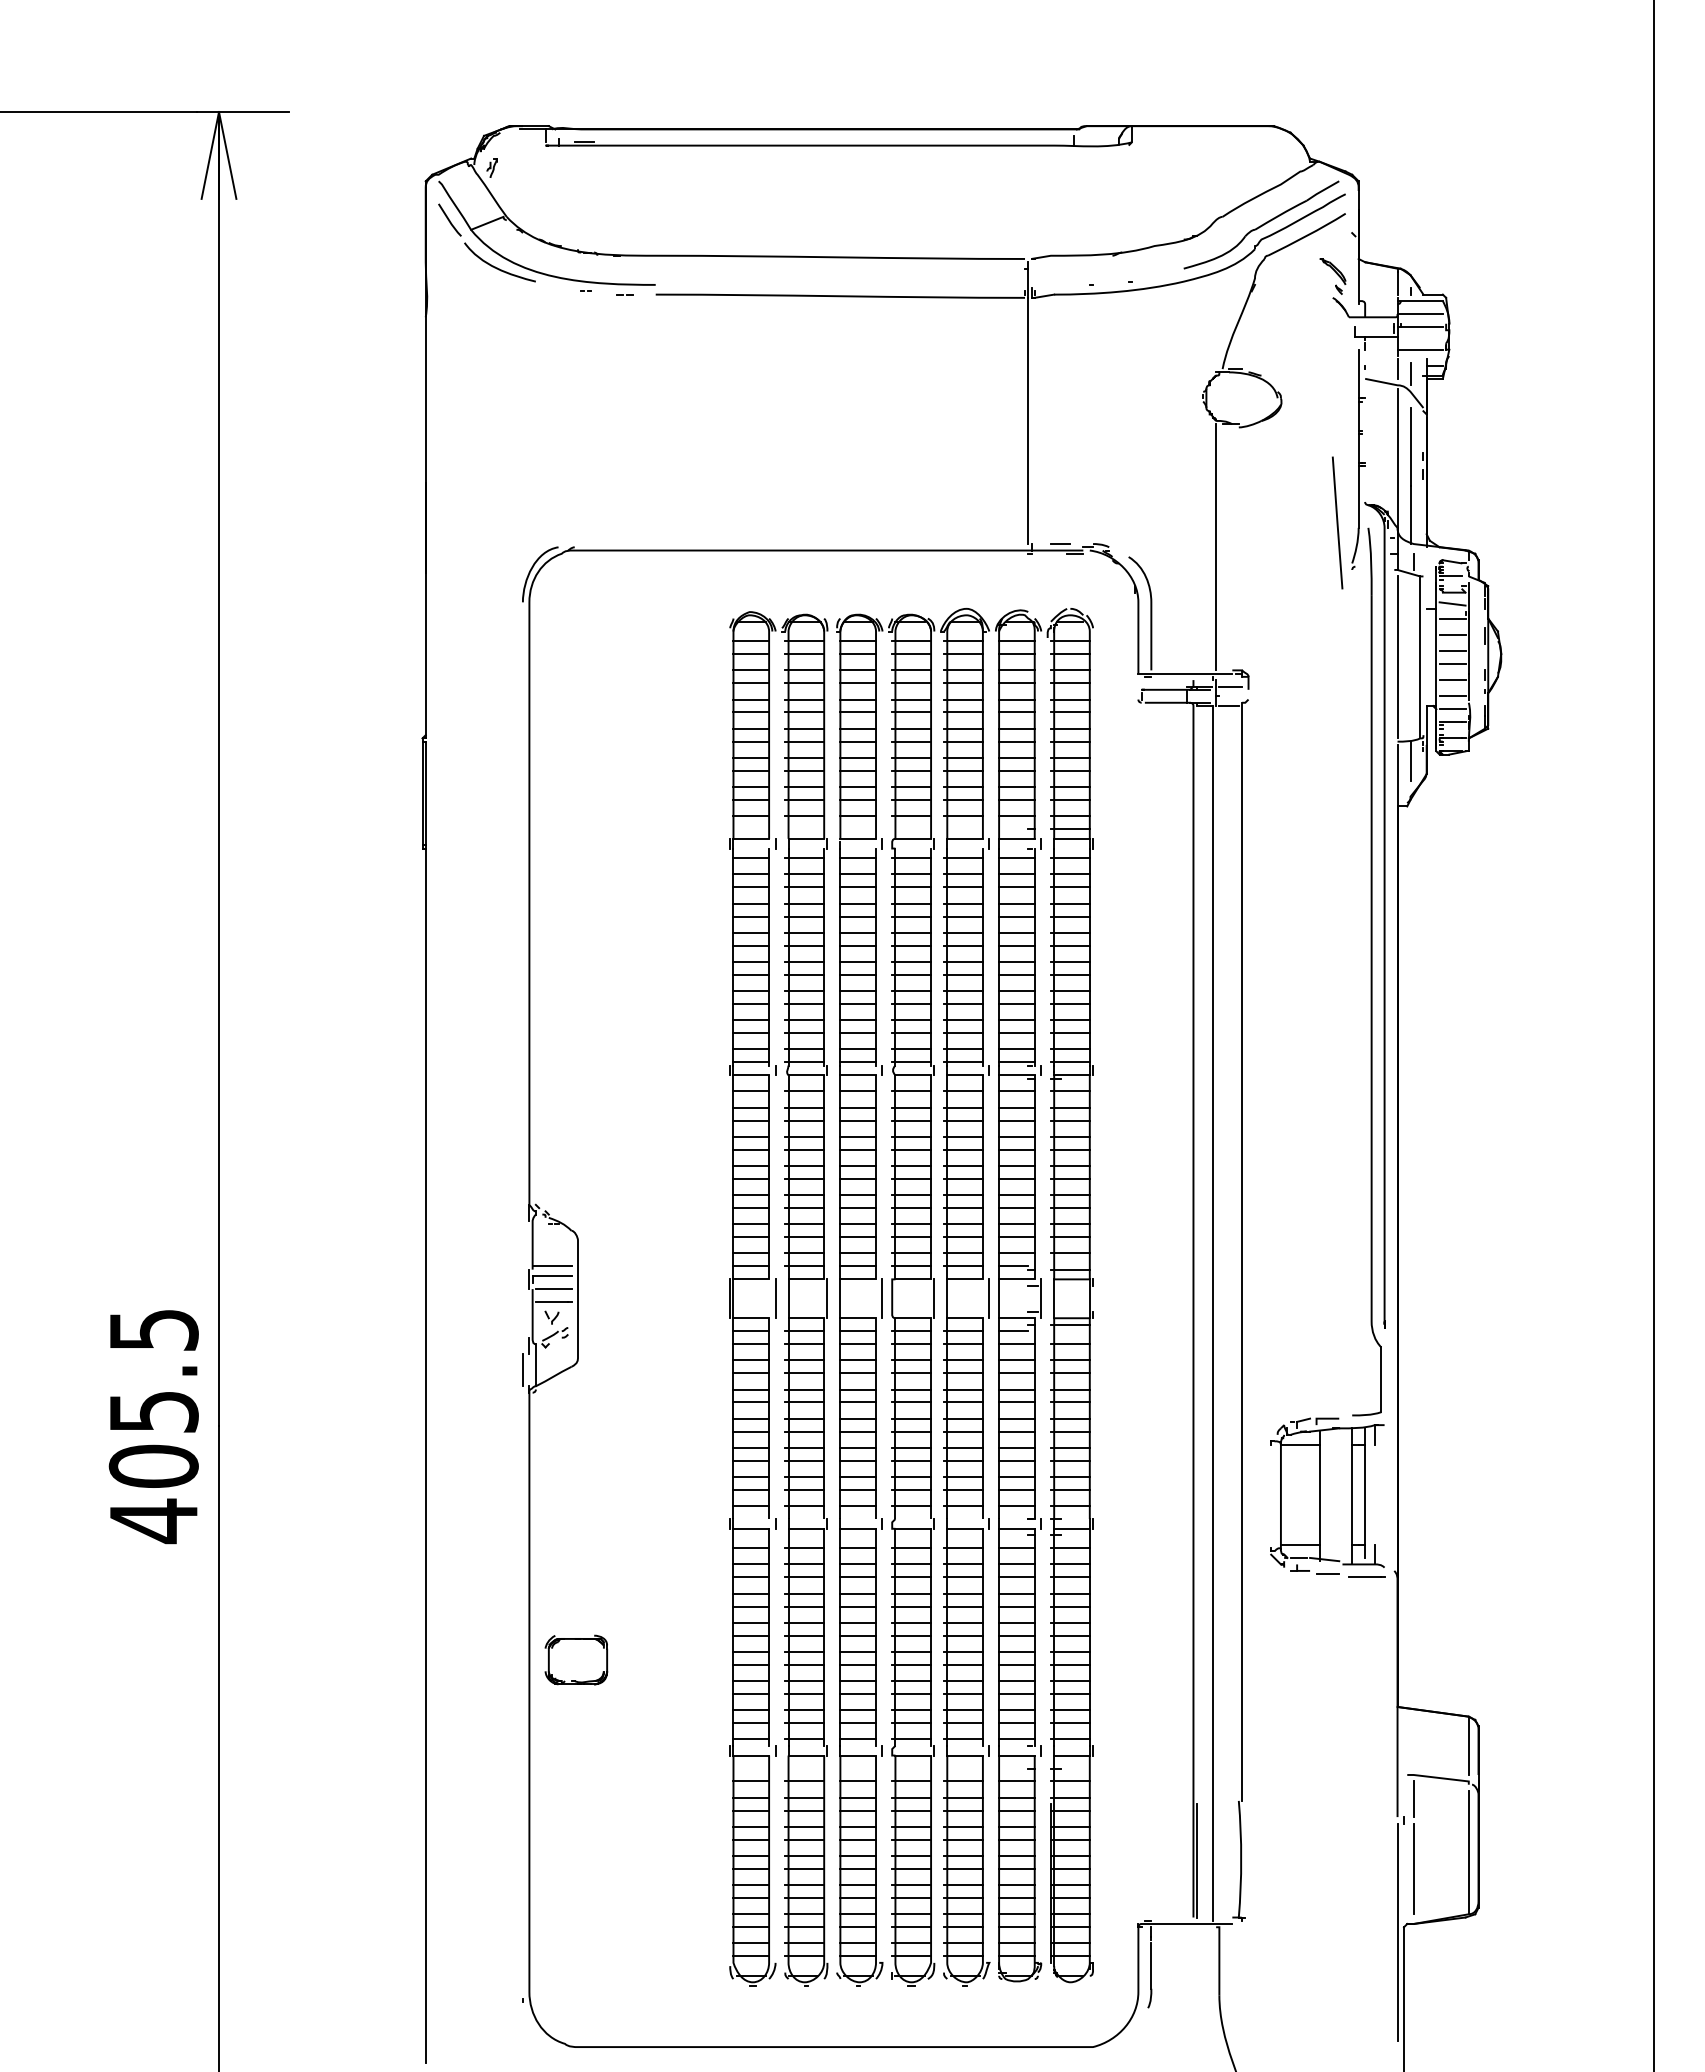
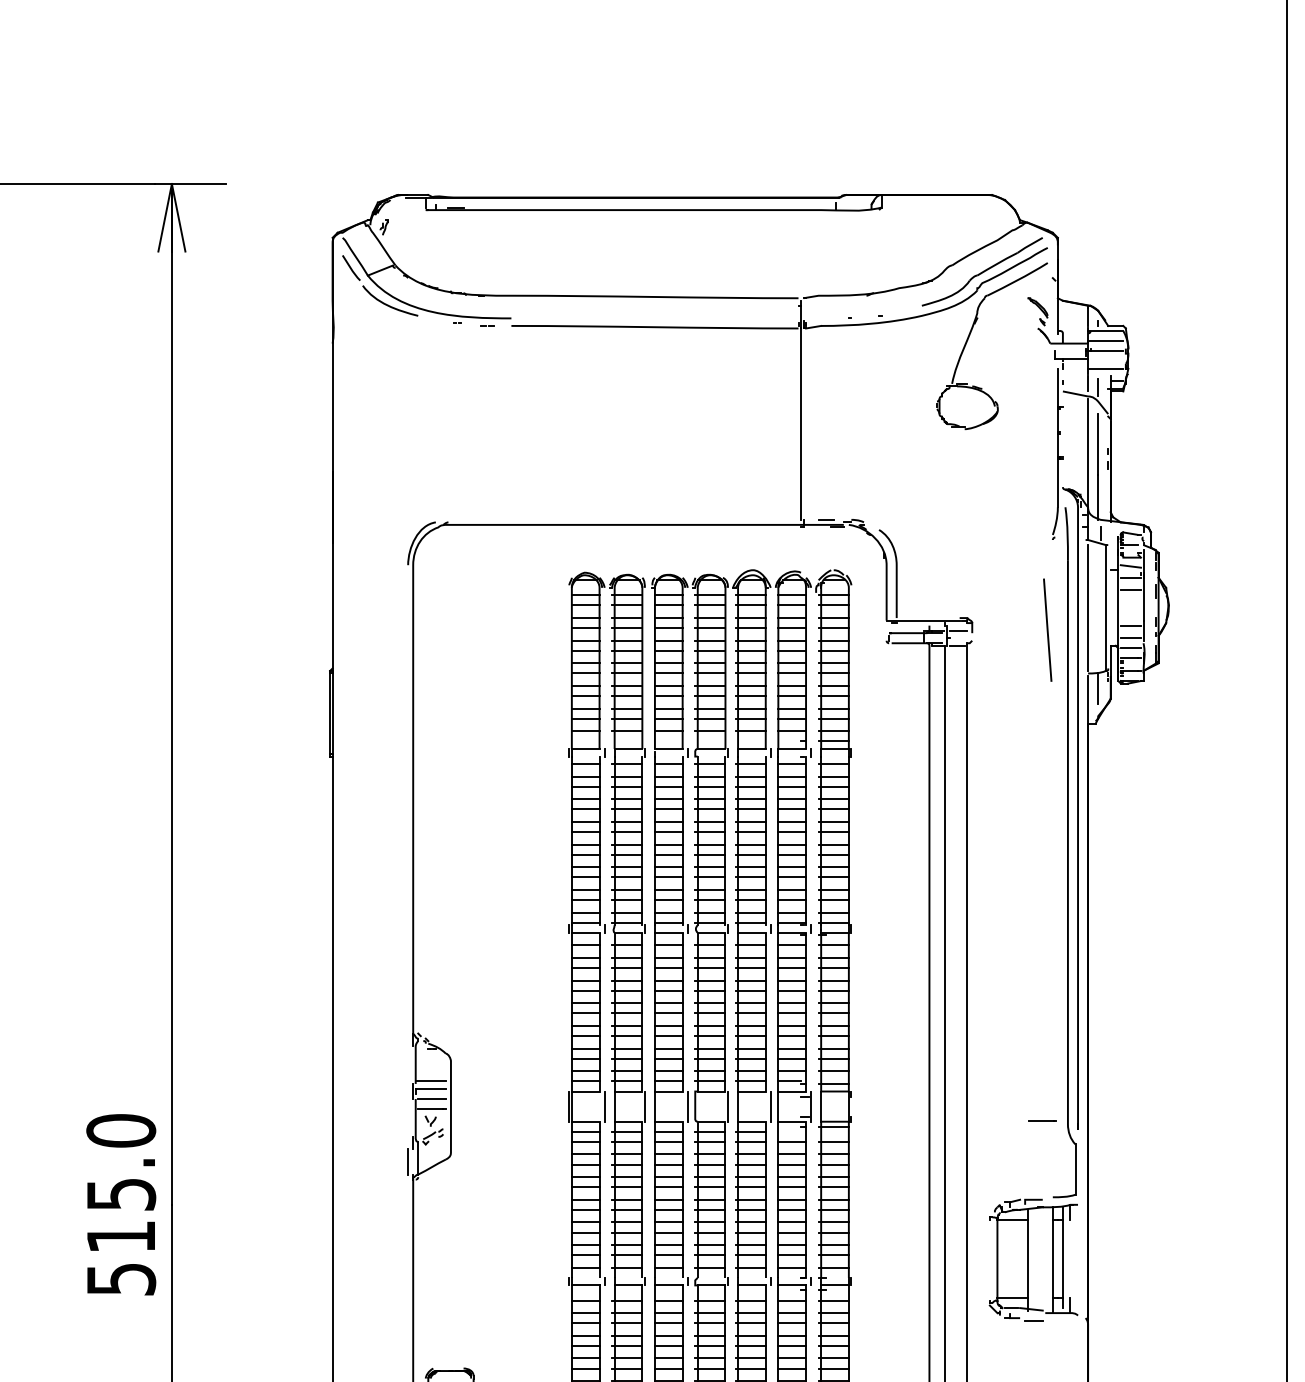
line: (1337, 522) -> (1047, 629), moved
line: (1216, 547) -> (947, 522), removed
line: (1452, 650) -> (1130, 602), removed
line: (1452, 663) -> (1130, 612), removed
line: (1013, 1331) -> (789, 1132), removed
text: (153, 1426) -> (120, 1205), 405.5 -> 515.0
line: (1366, 1576) -> (1042, 1120), moved

